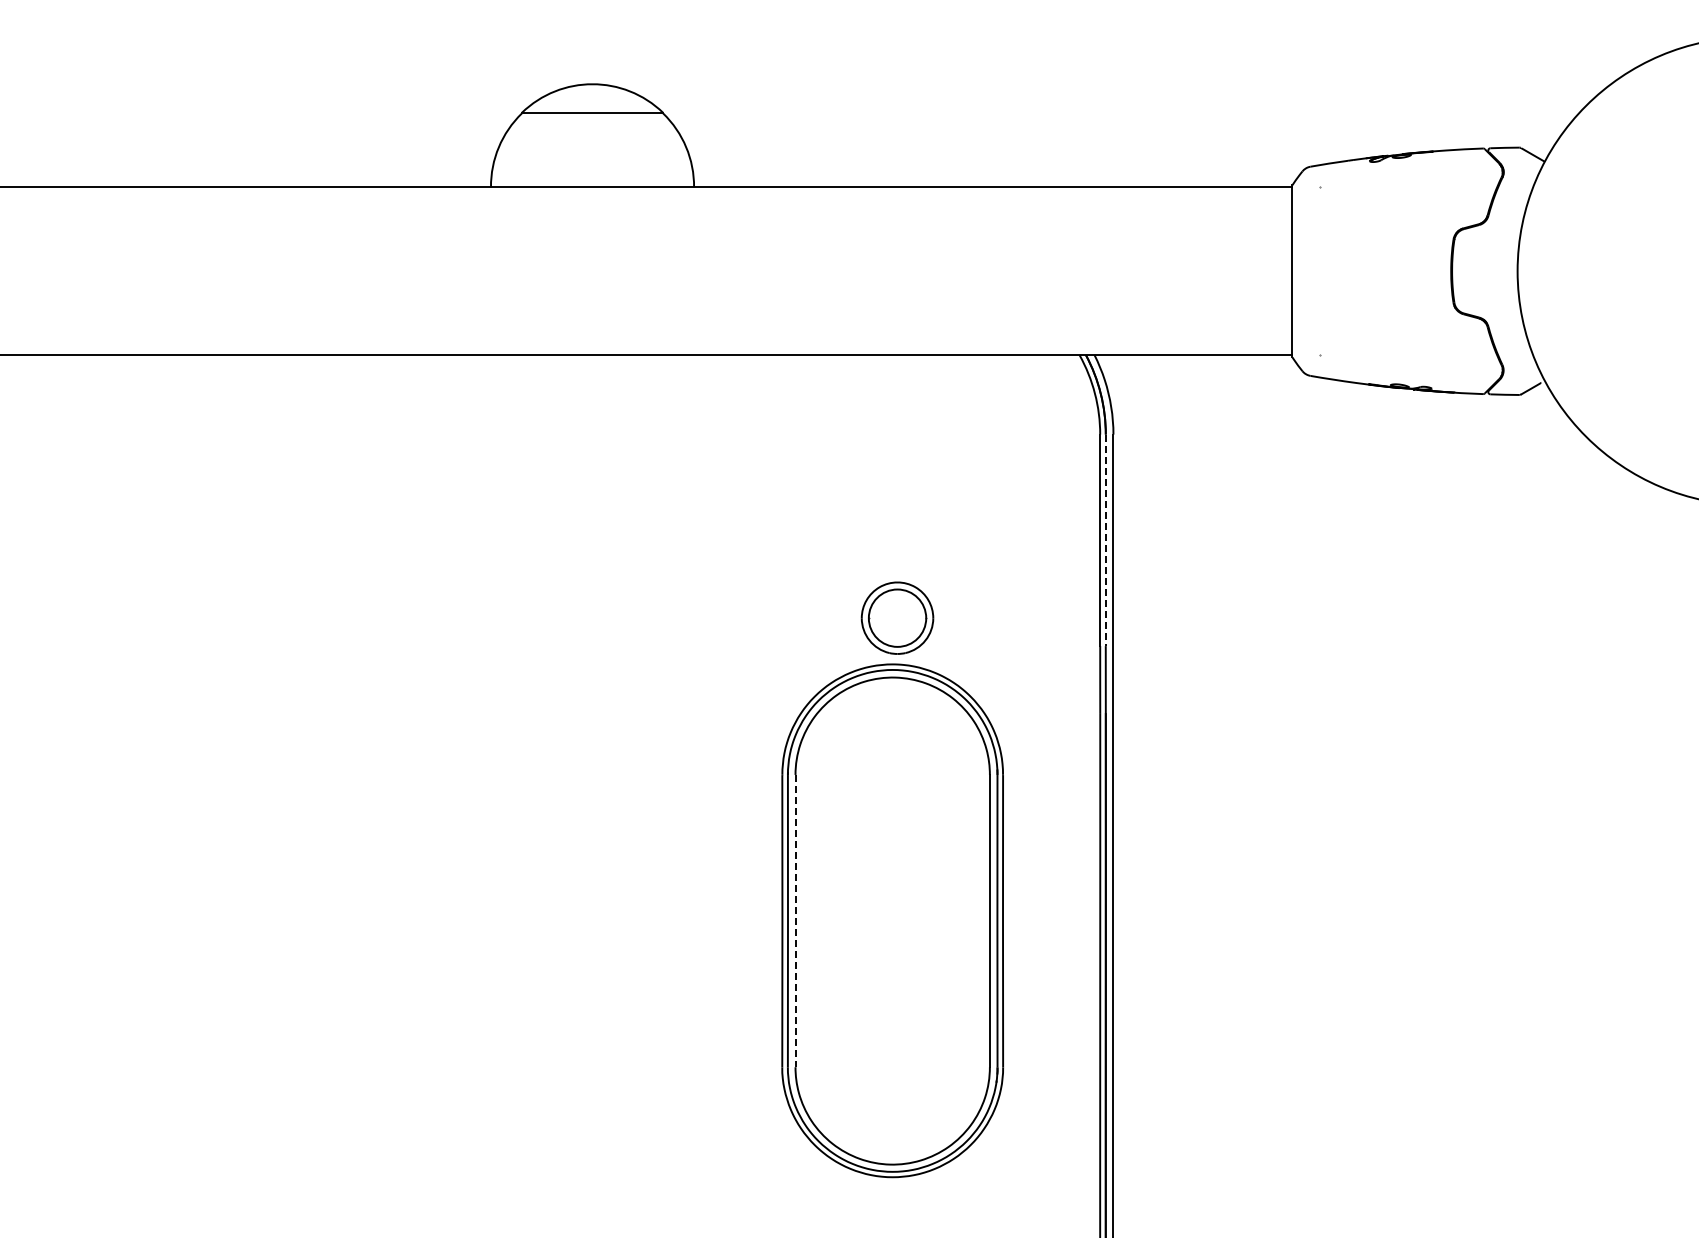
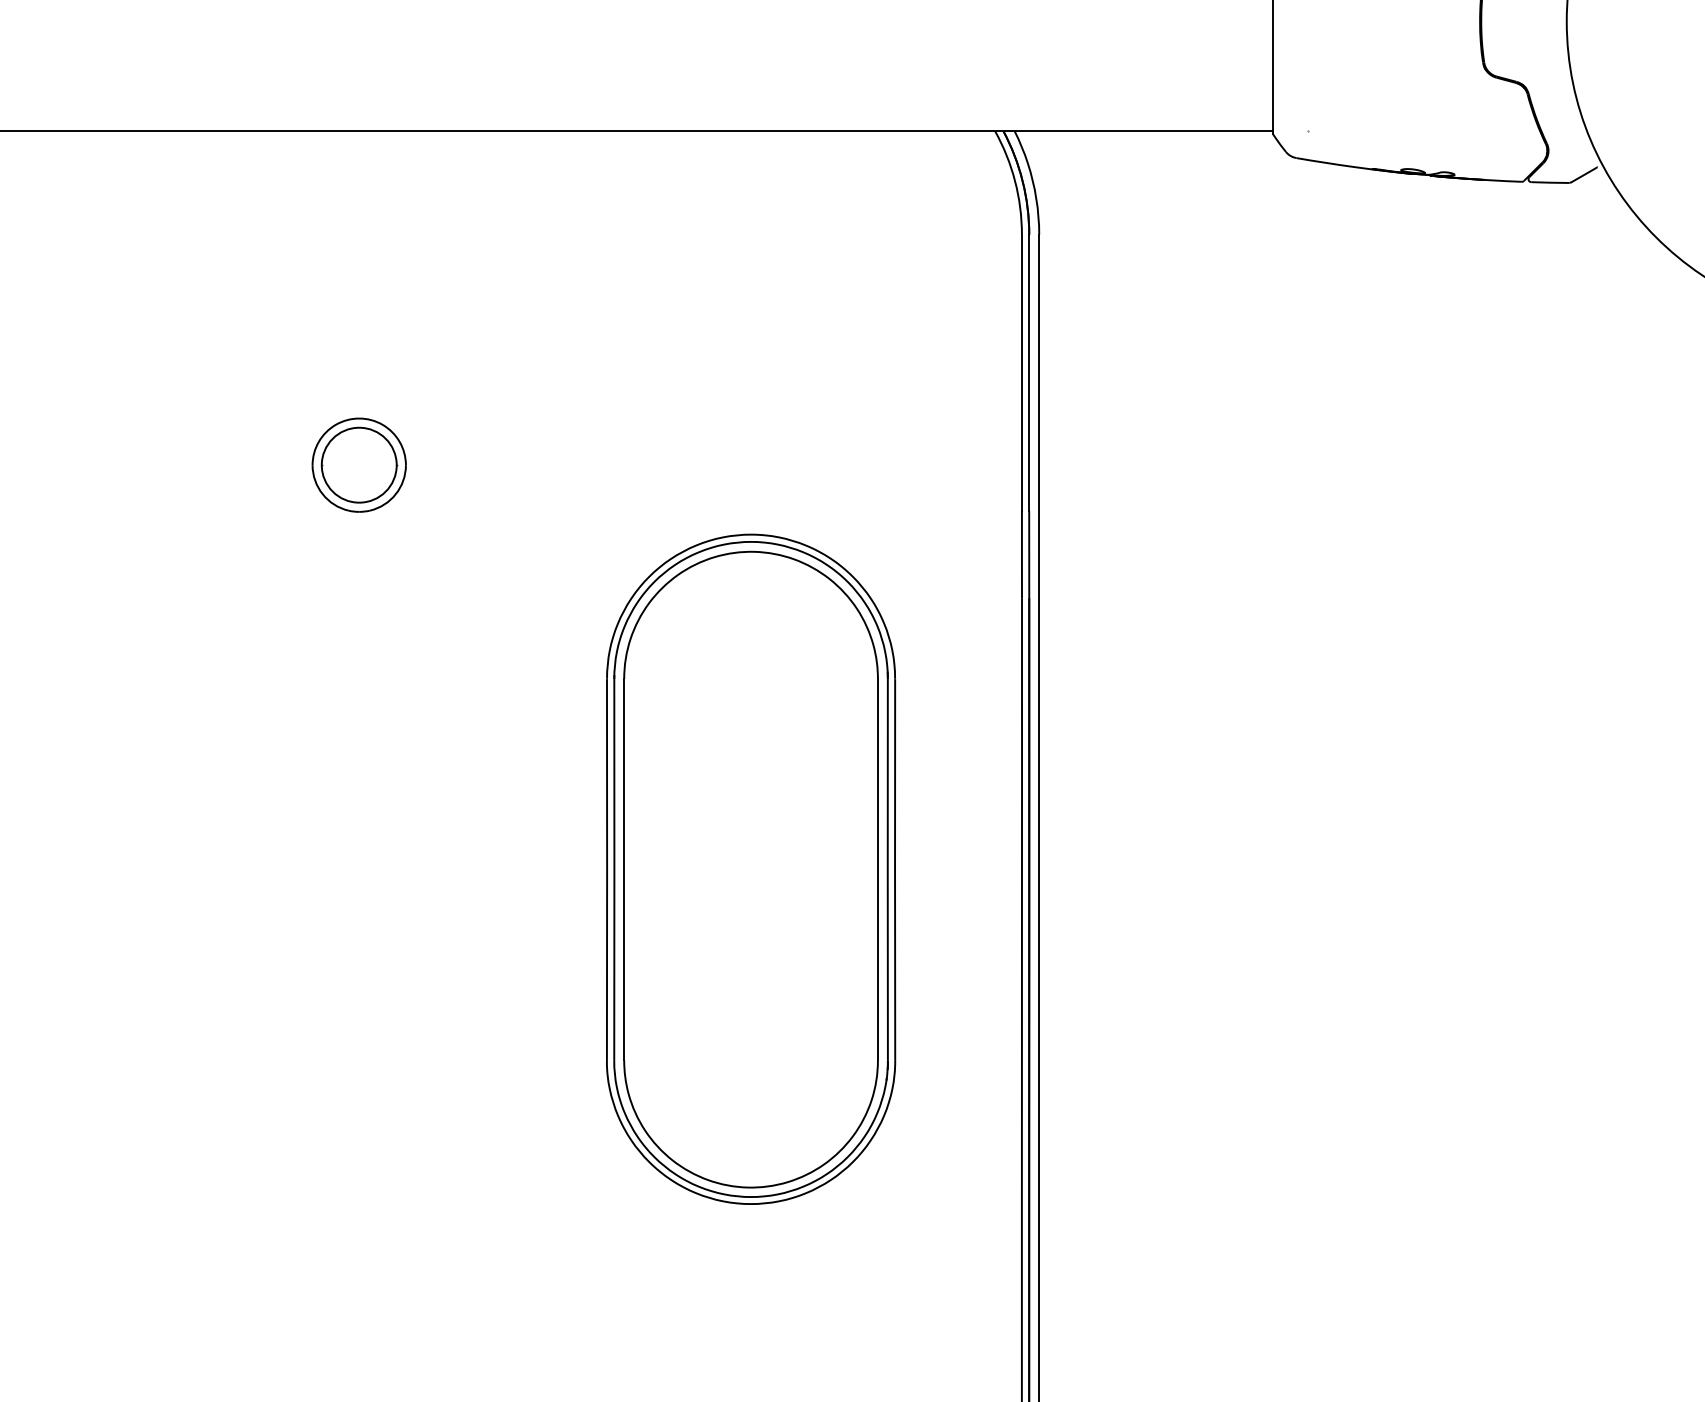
line: (1105, 540) -> (1028, 372), dashed -> solid
part: (897, 617) -> (359, 464), moved
line: (795, 921) -> (624, 870), dashed -> solid

